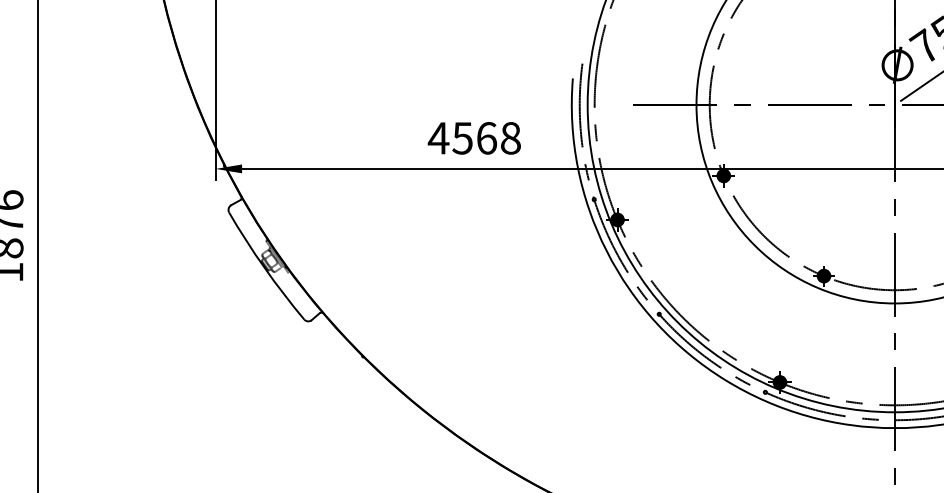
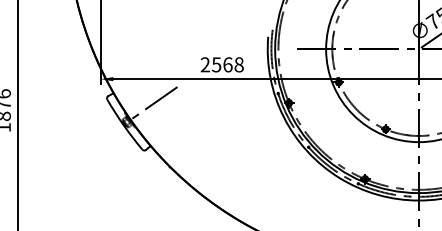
text: (438, 137) -> (205, 64), 4568 -> 2568
line: (321, 225) -> (150, 105), added

